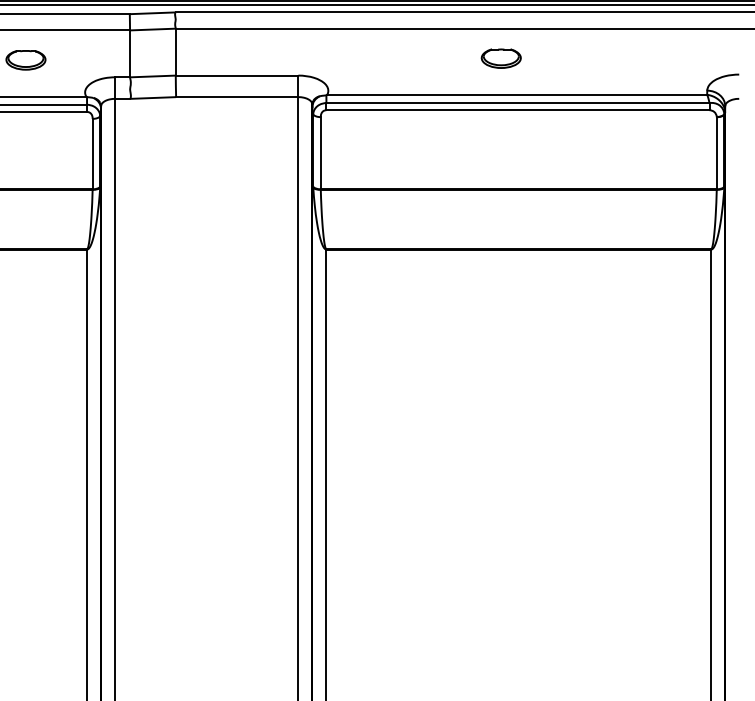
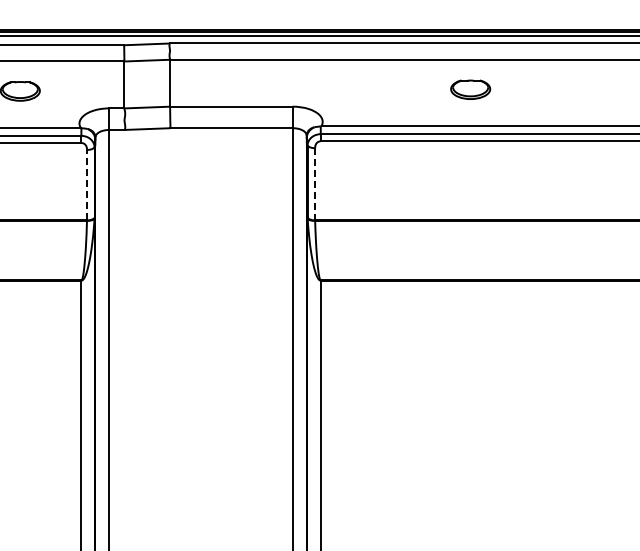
part: (500, 58) -> (469, 89), moved
line: (92, 153) -> (86, 184), solid -> dashed
line: (320, 153) -> (314, 184), solid -> dashed

